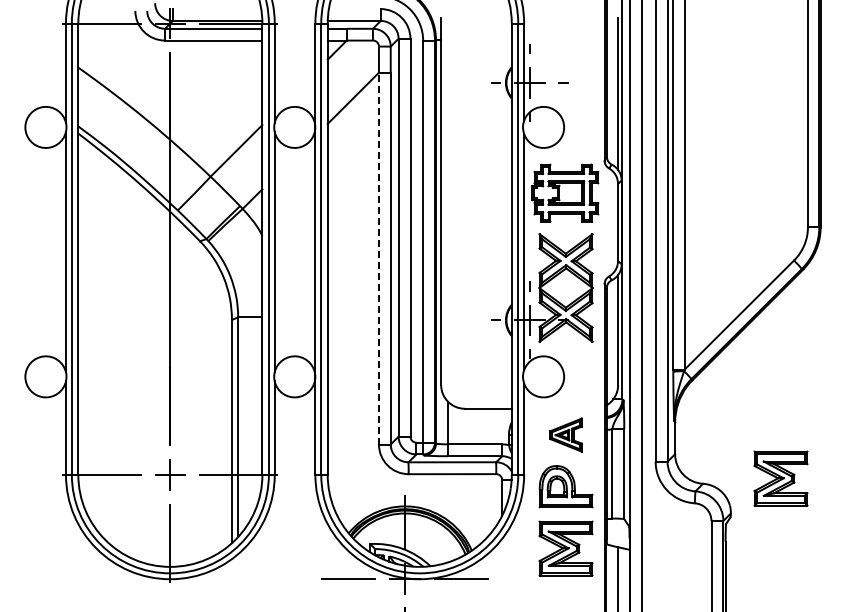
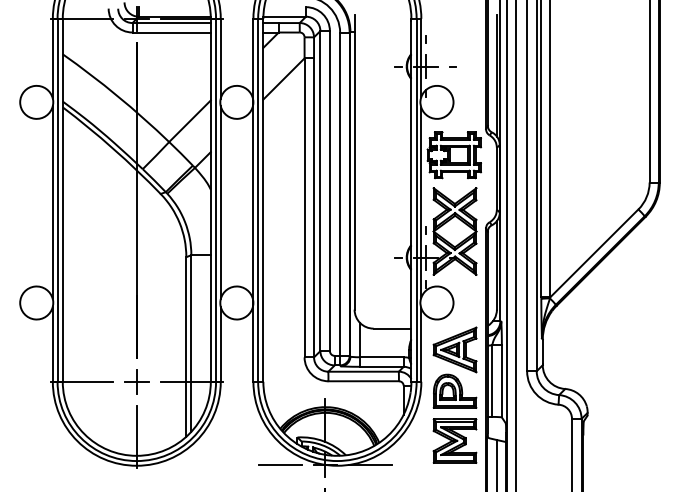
line: (378, 258) -> (304, 207), dashed -> solid
part: (565, 434) -> (454, 349), size x1.67
part: (780, 478) -> (627, 384), removed

